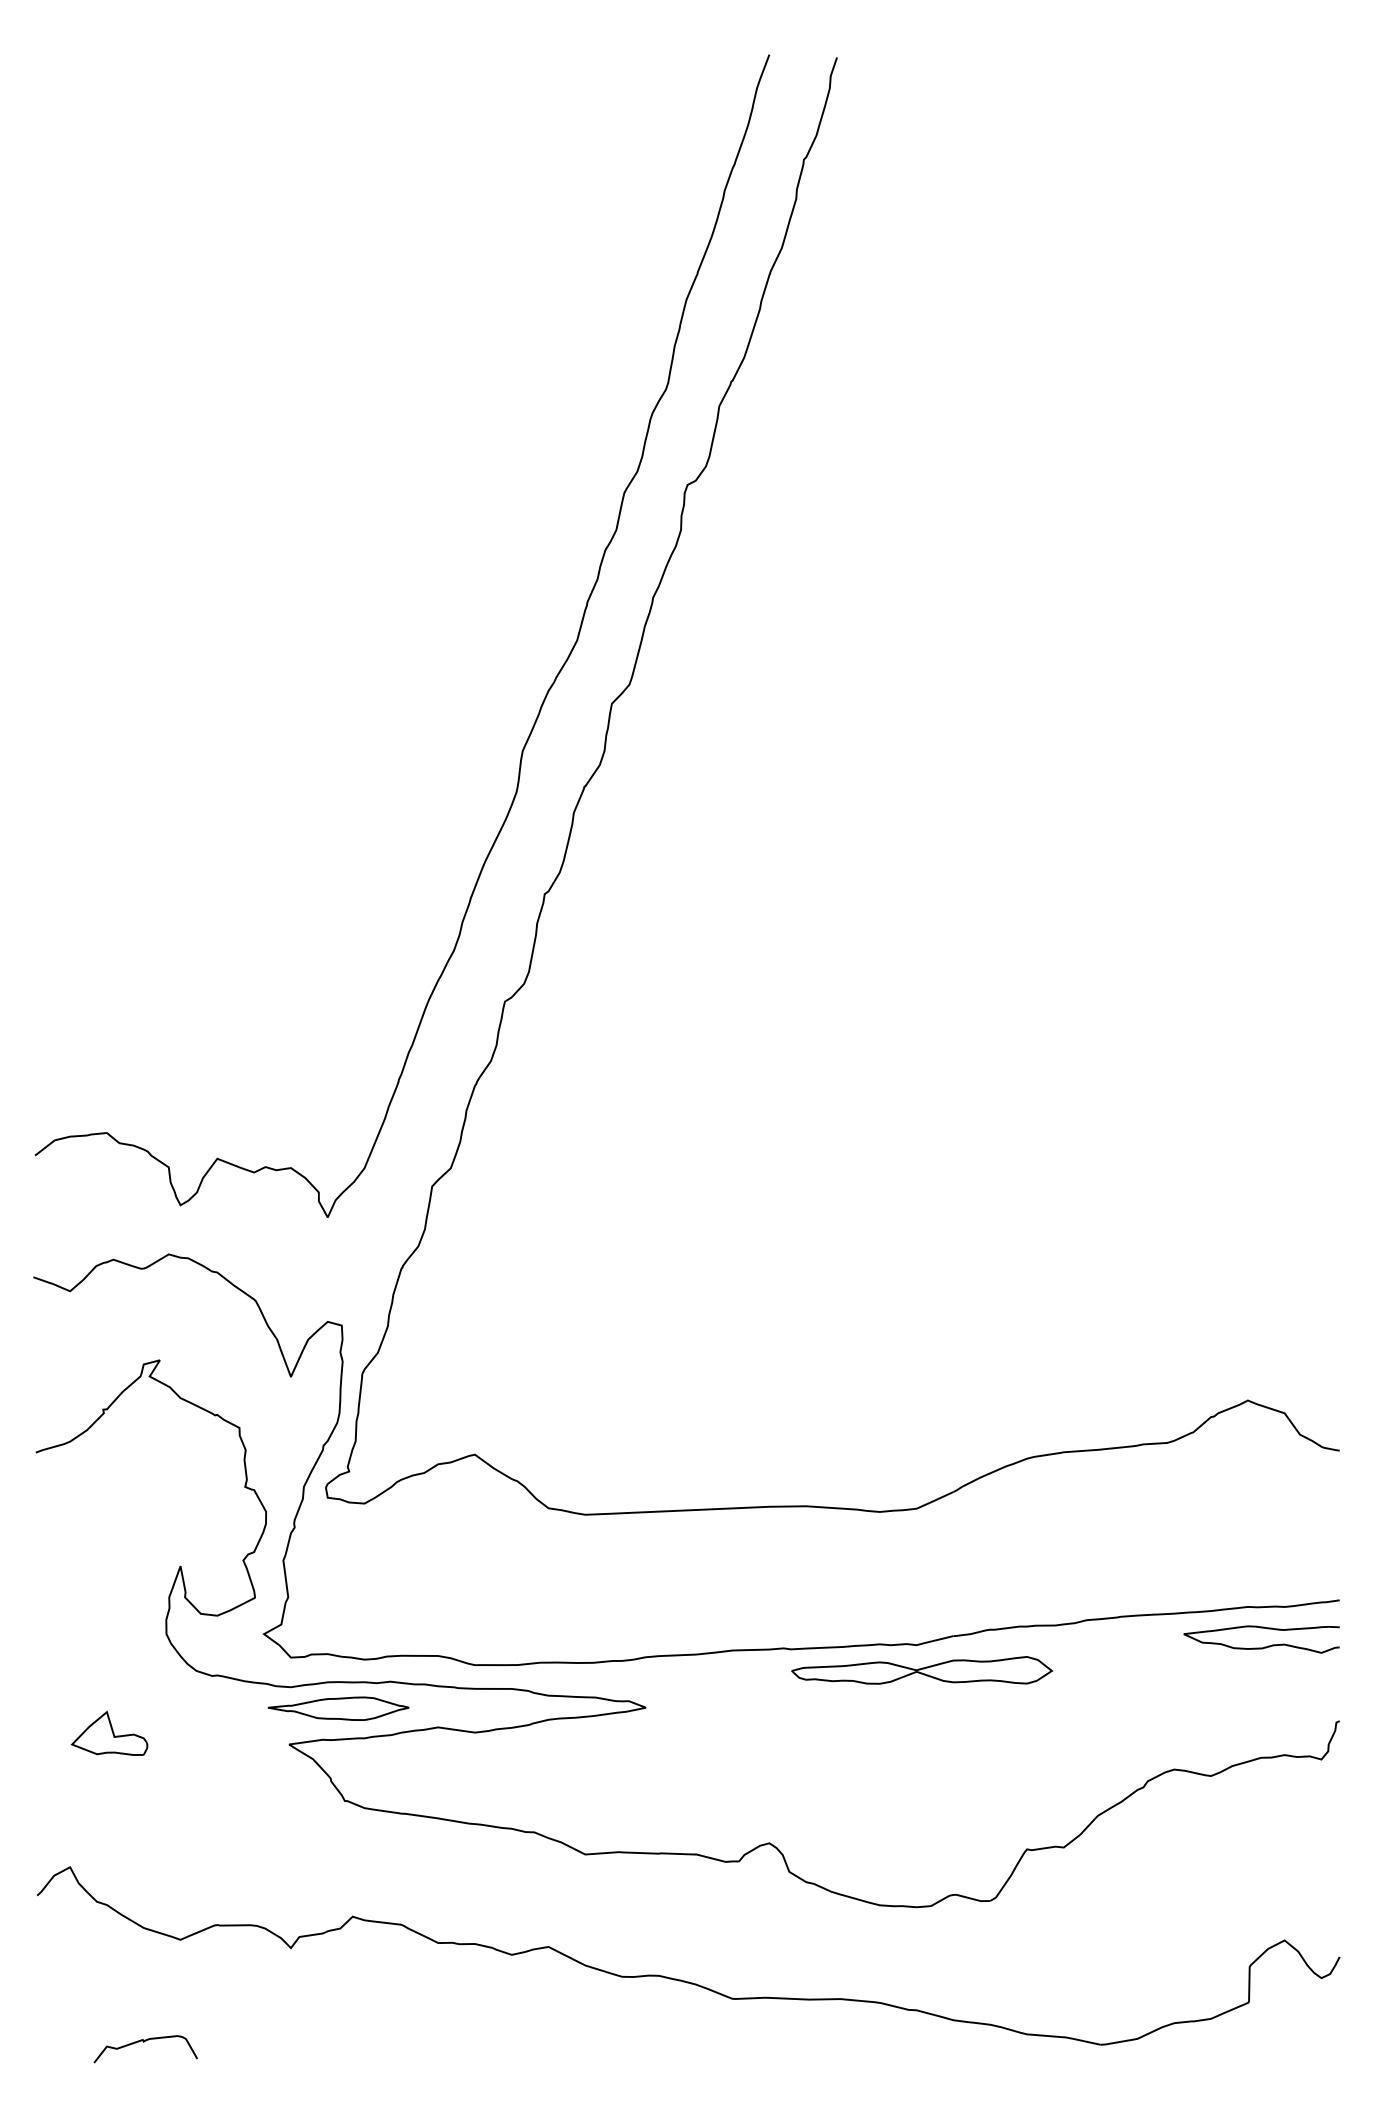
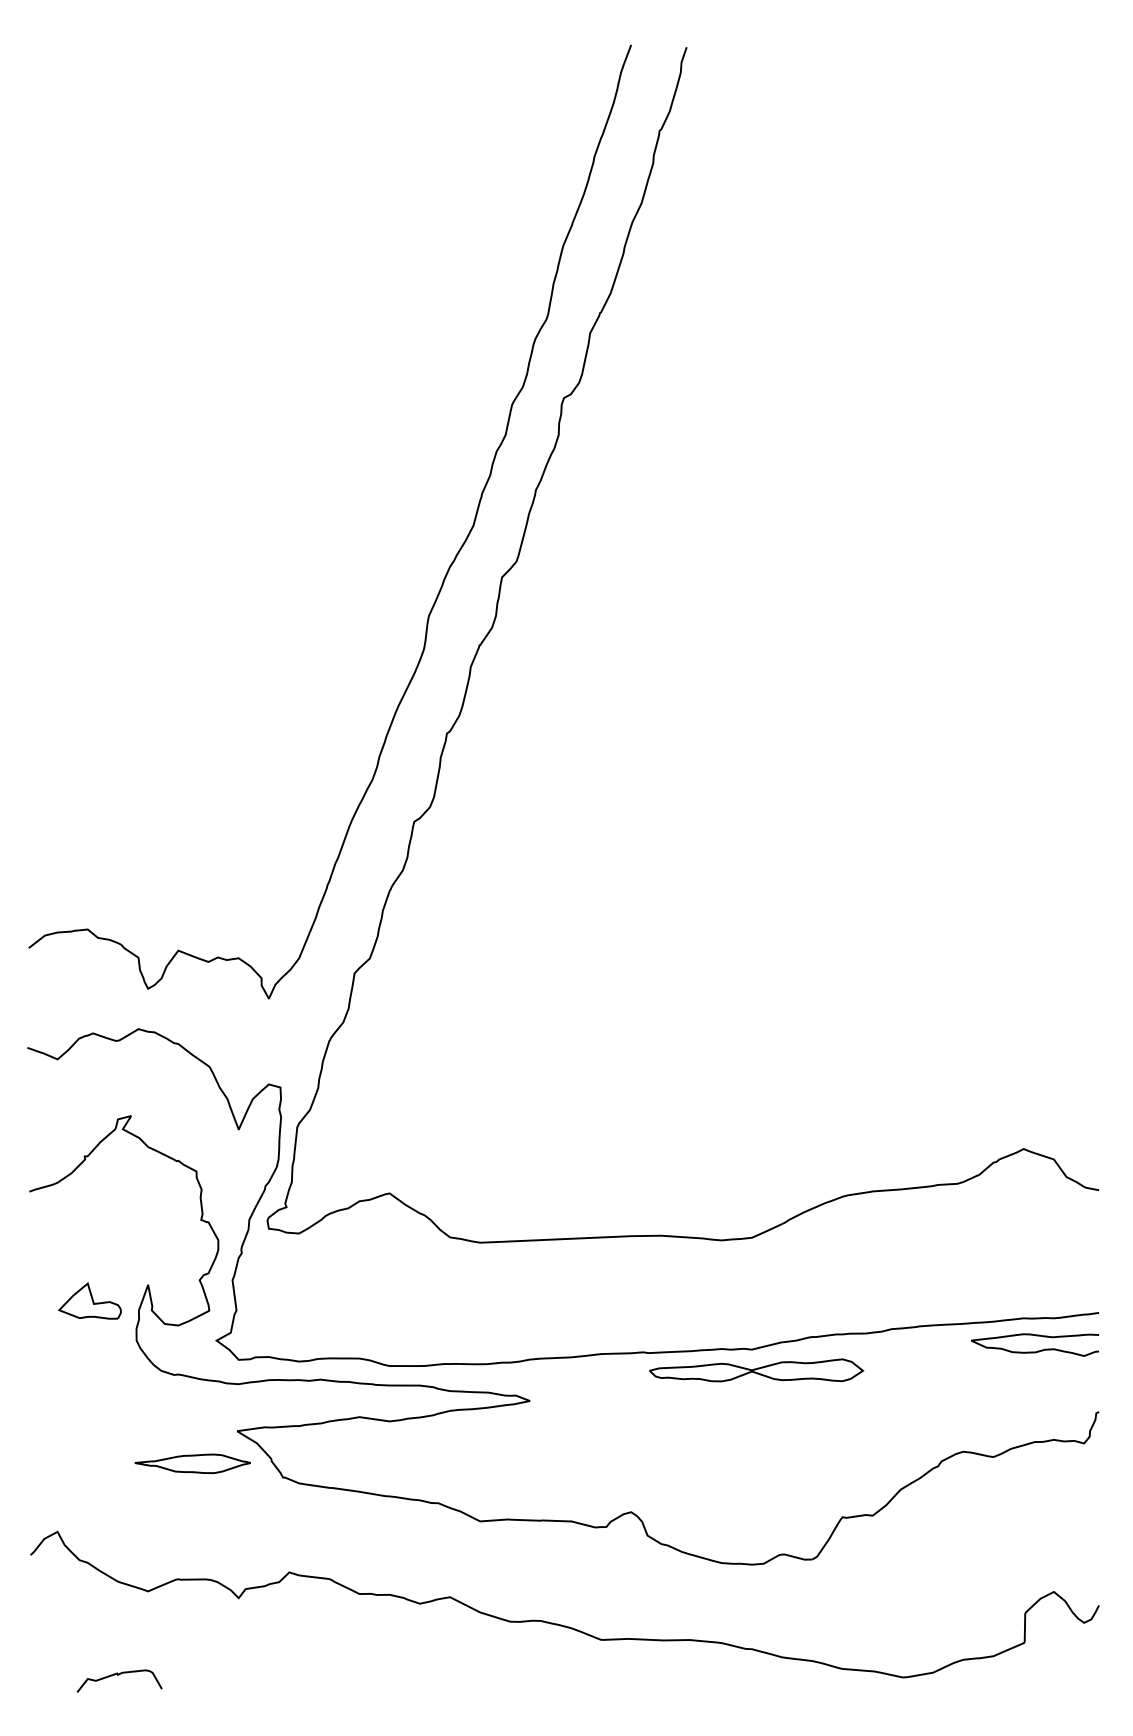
part: (338, 1708) -> (192, 1463), moved
part: (109, 1732) -> (89, 1300), moved

